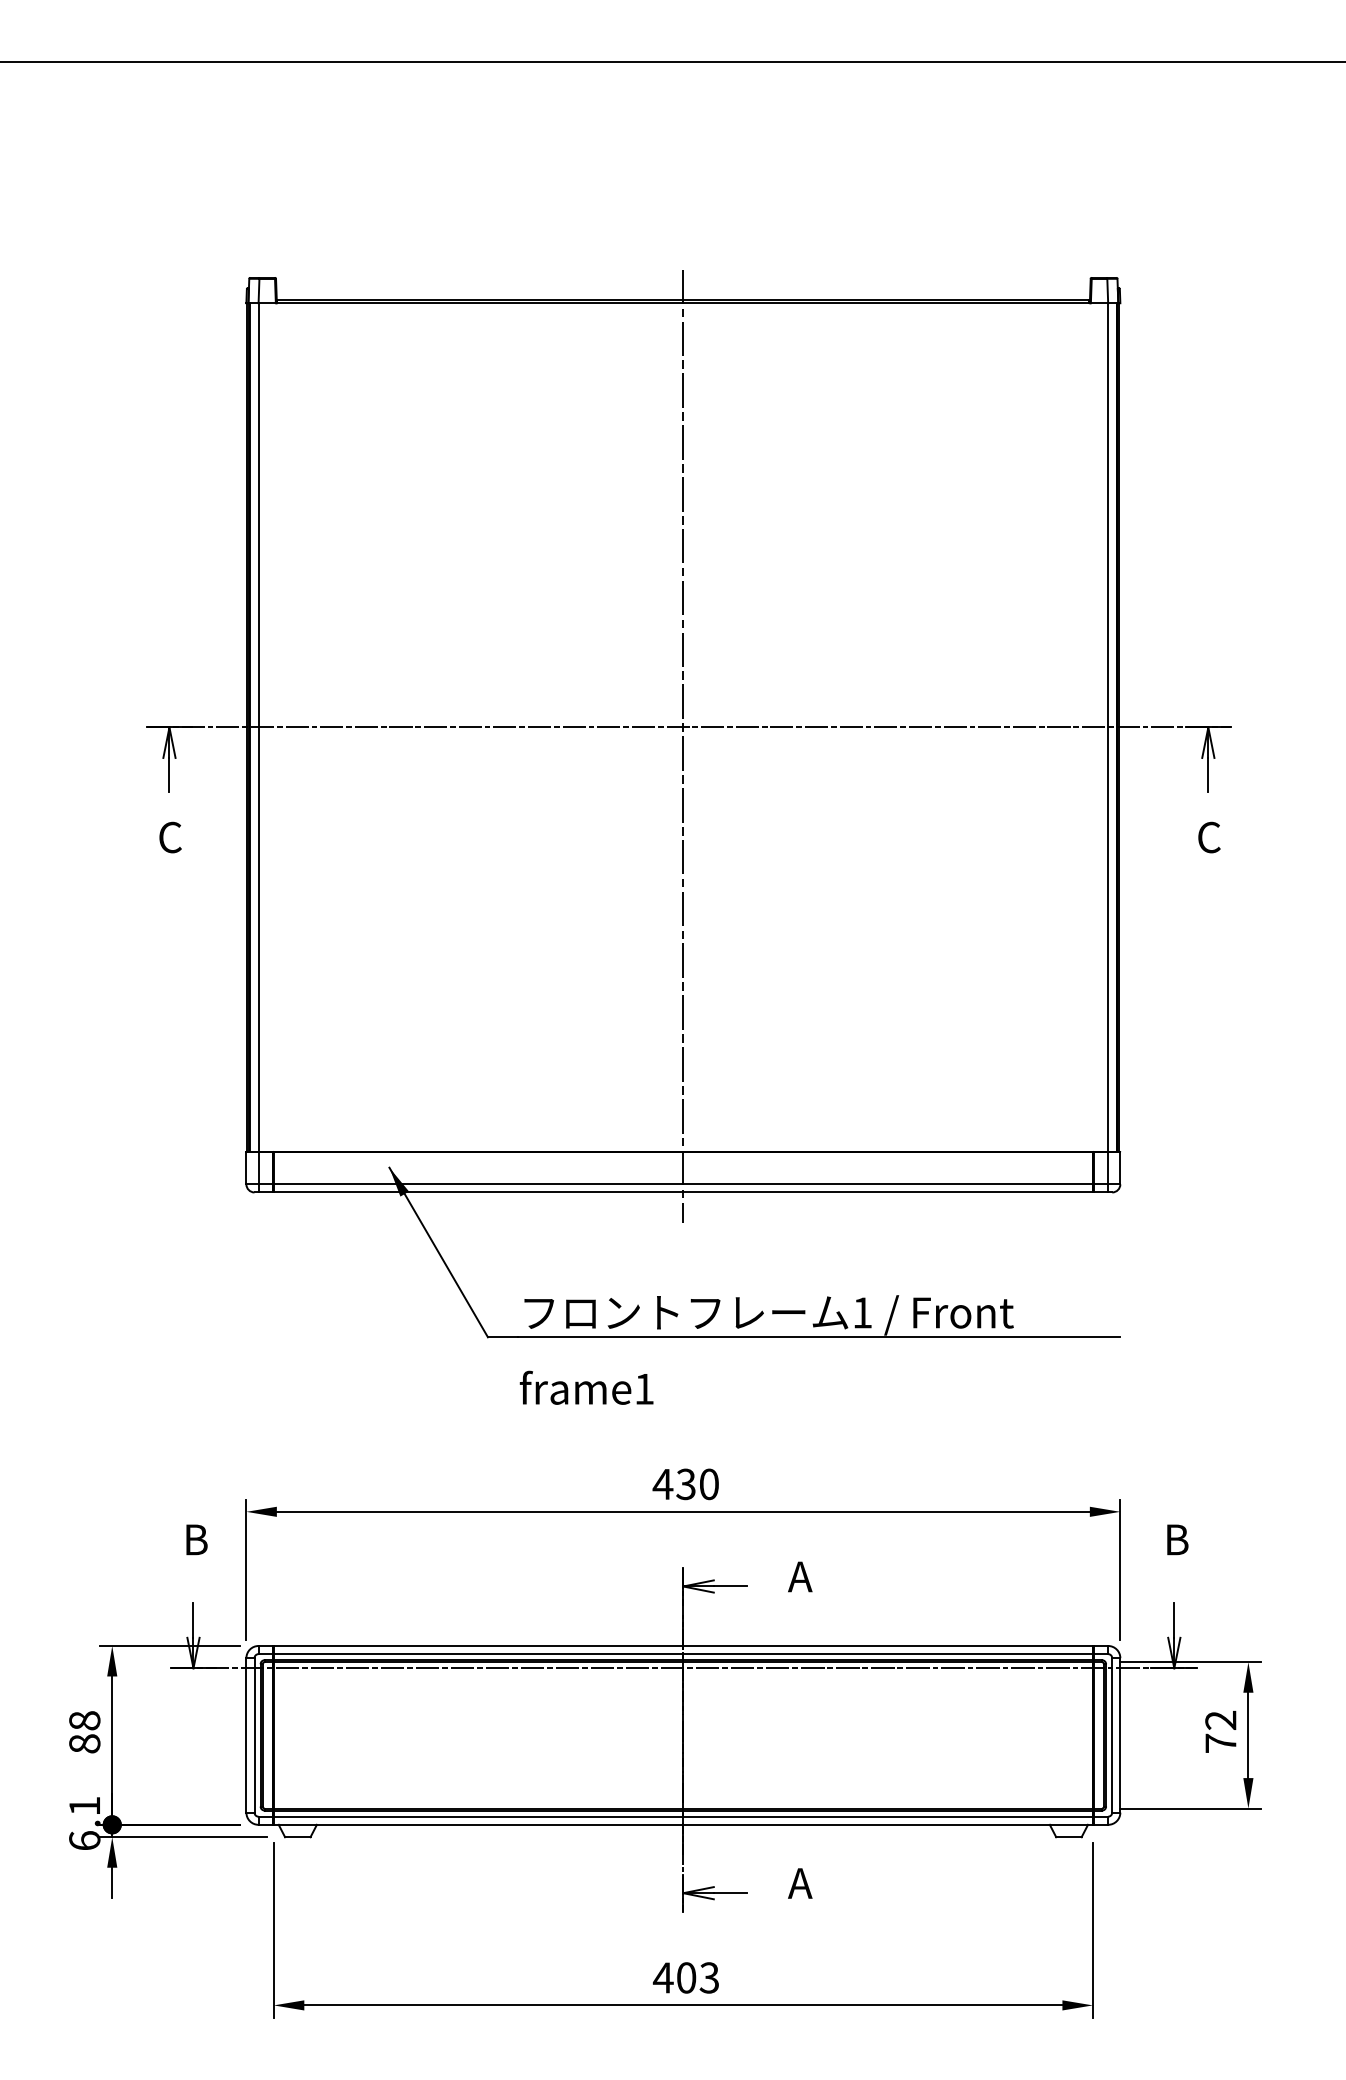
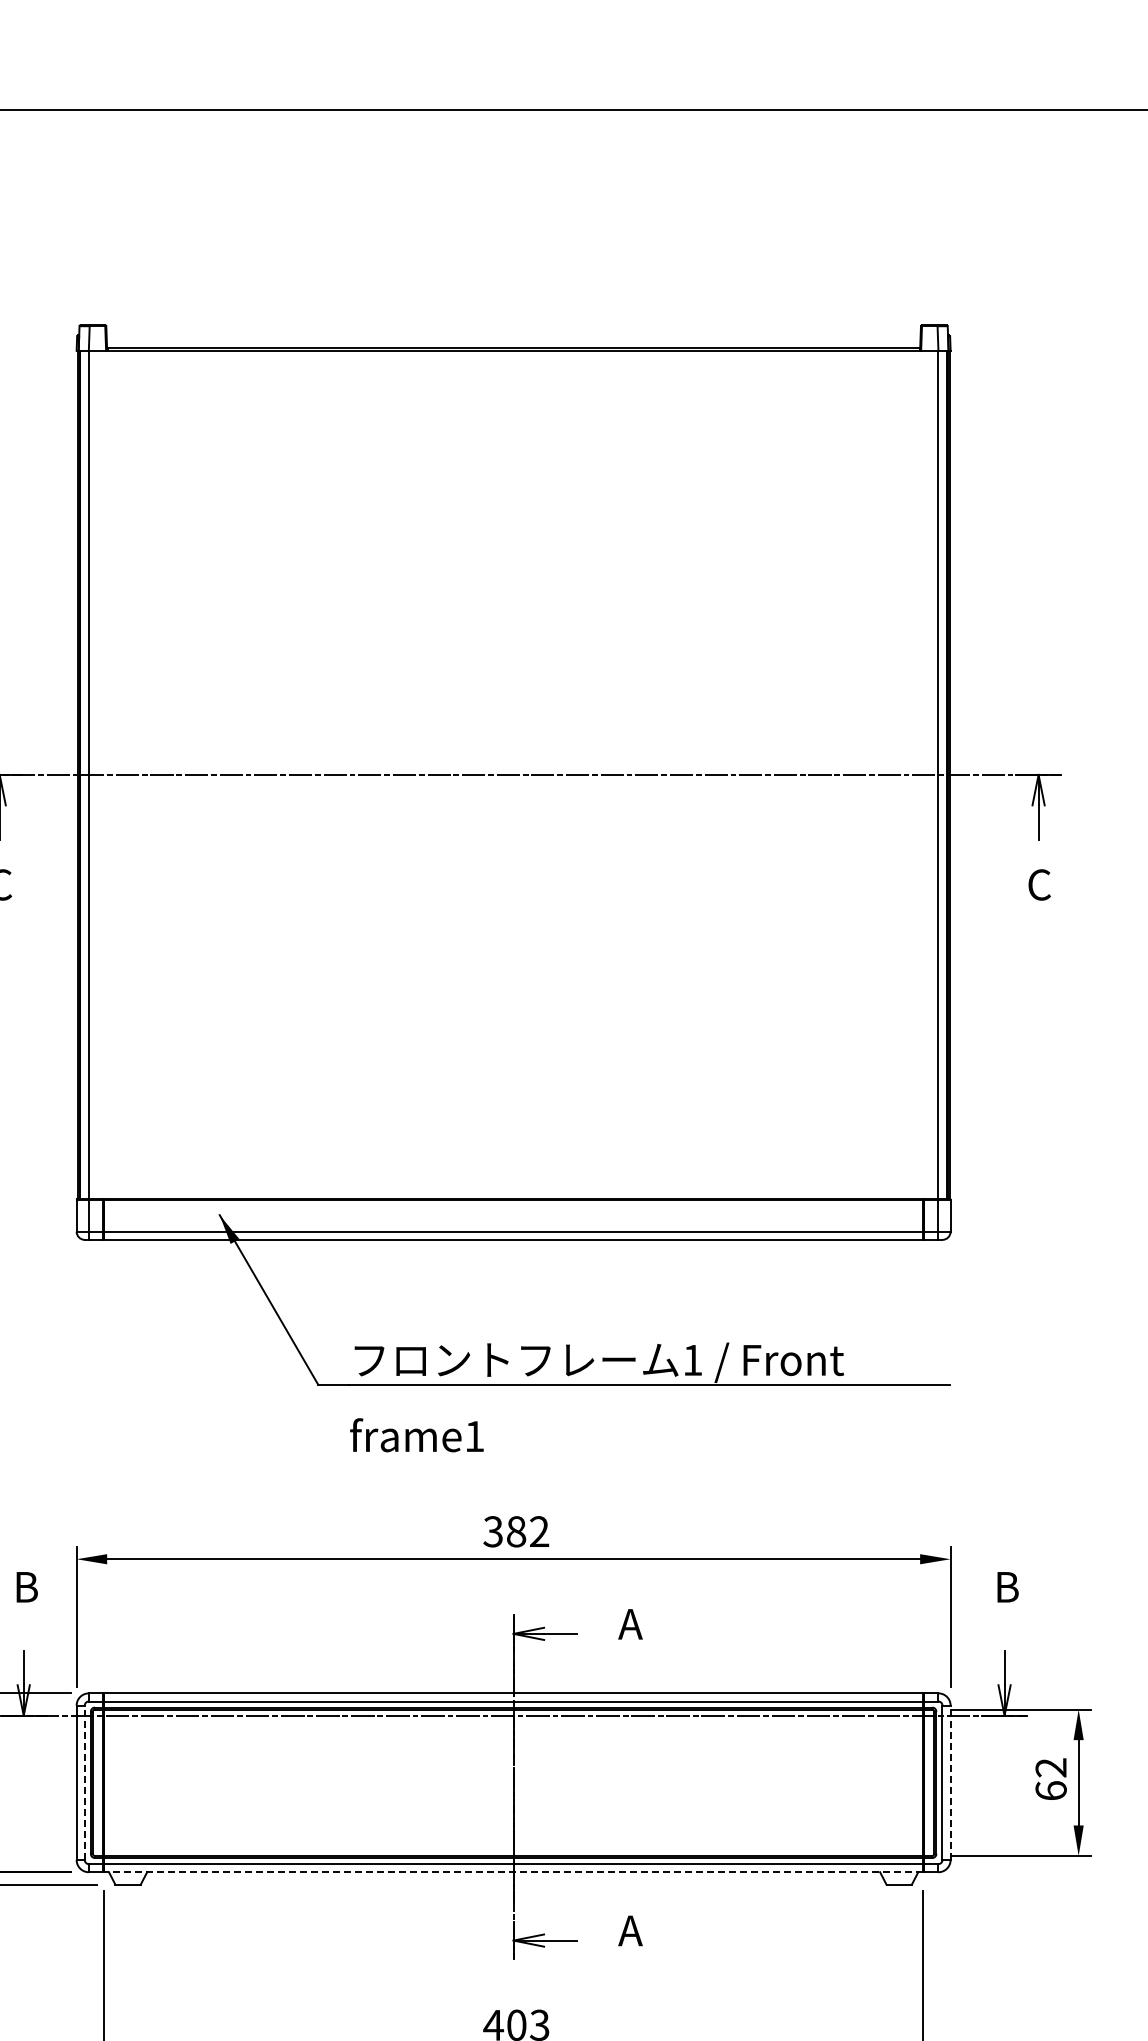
line: (683, 745) -> (513, 792), removed
text: (685, 1484) -> (515, 1531), 430 -> 382
line: (254, 1734) -> (84, 1781), solid -> dashed
line: (1120, 1734) -> (950, 1781), solid -> dashed
text: (1220, 1742) -> (1050, 1789), 72 -> 62
line: (683, 1824) -> (513, 1871), solid -> dashed

